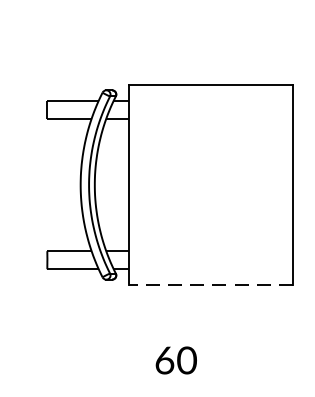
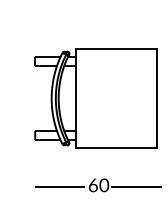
line: (211, 286) -> (116, 148), dashed -> solid
line: (96, 362) -> (59, 186), added
line: (250, 362) -> (135, 186), added

